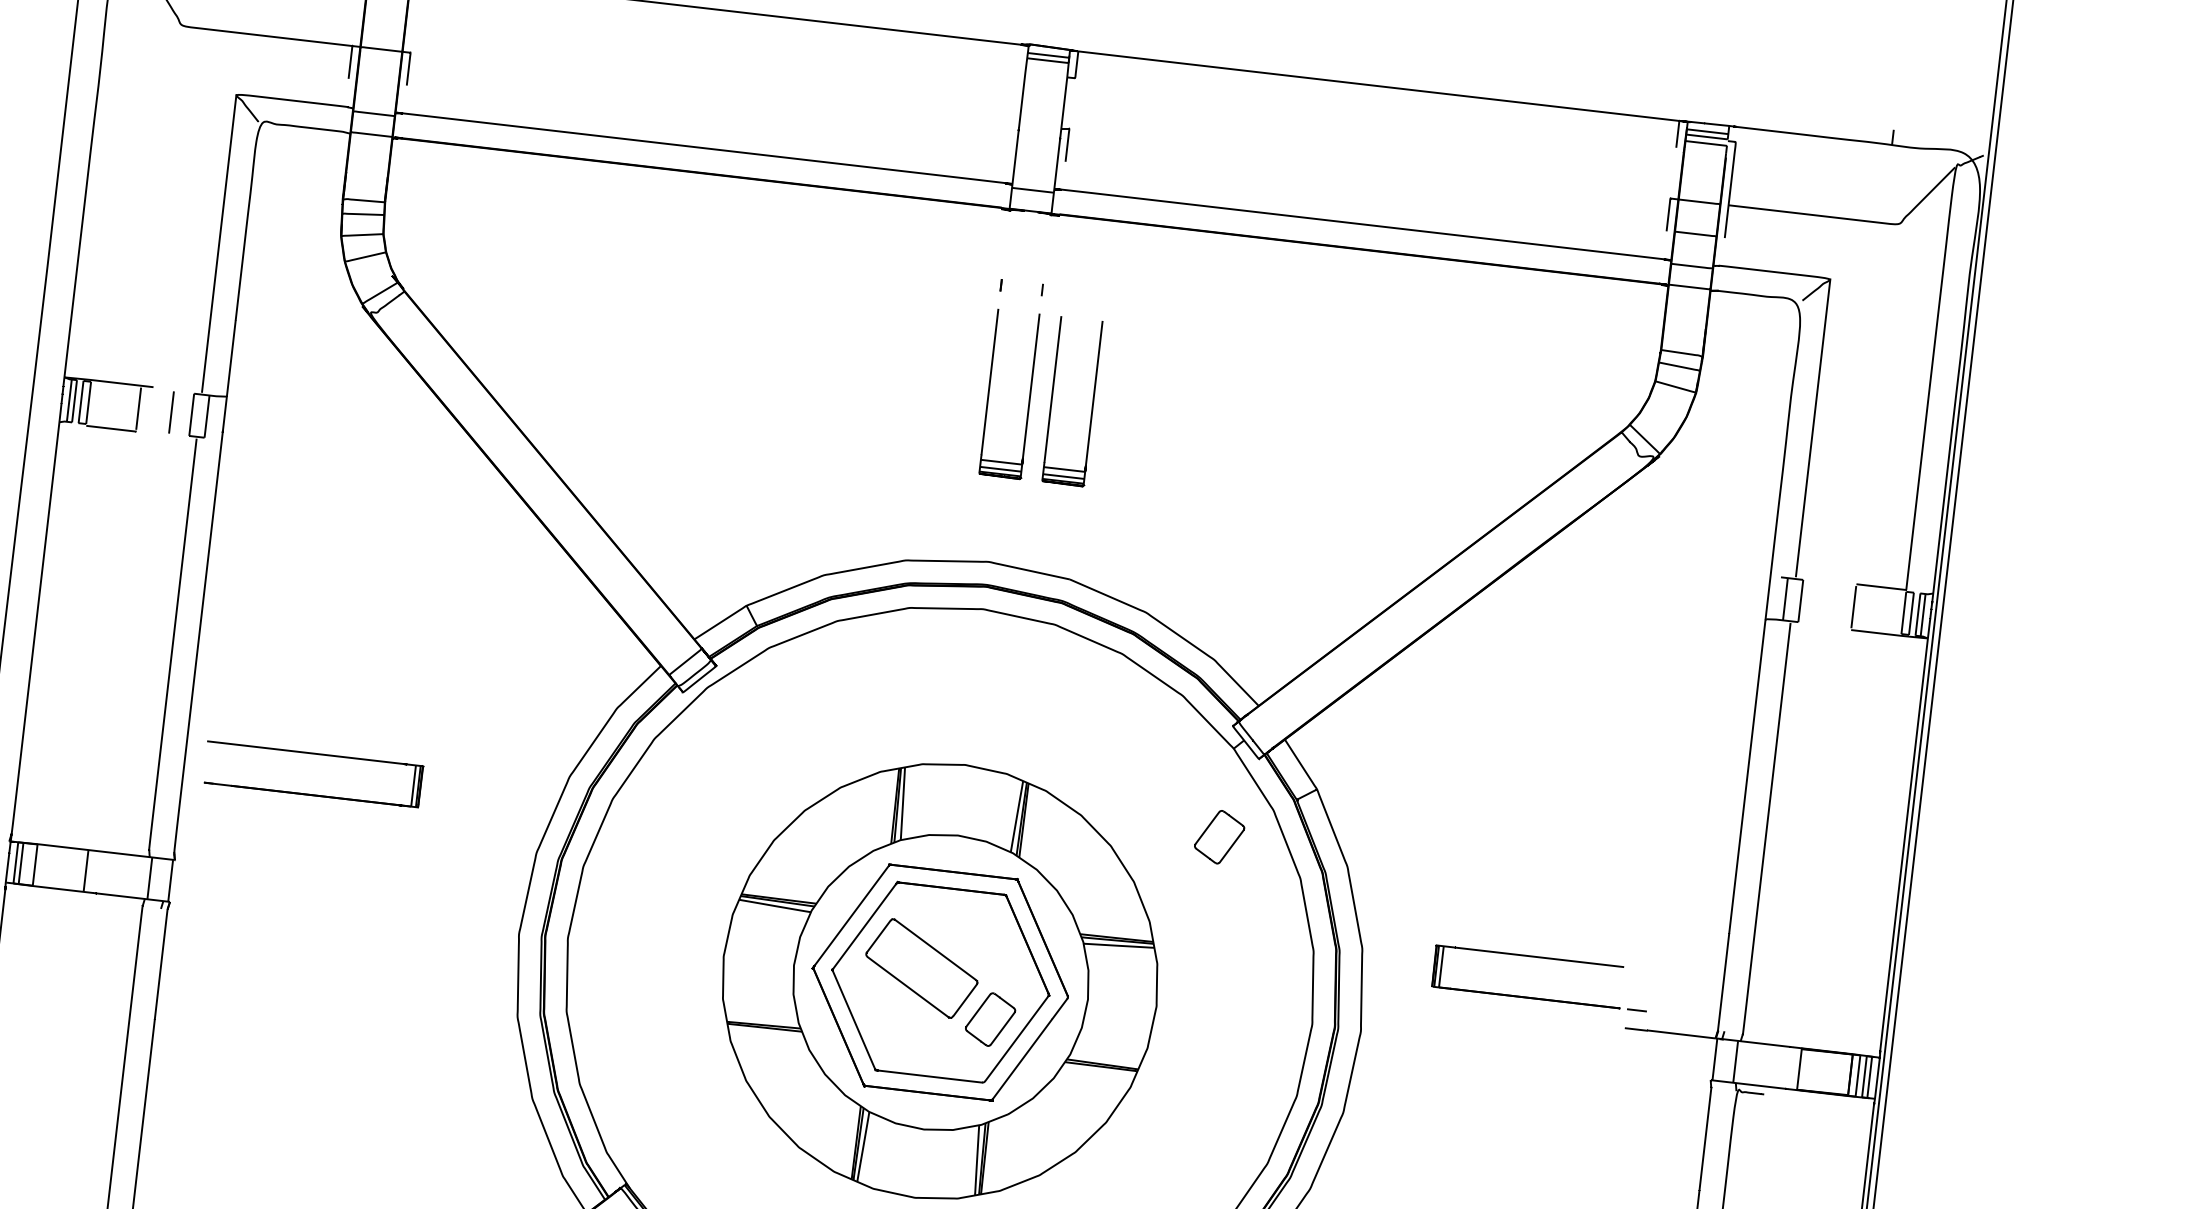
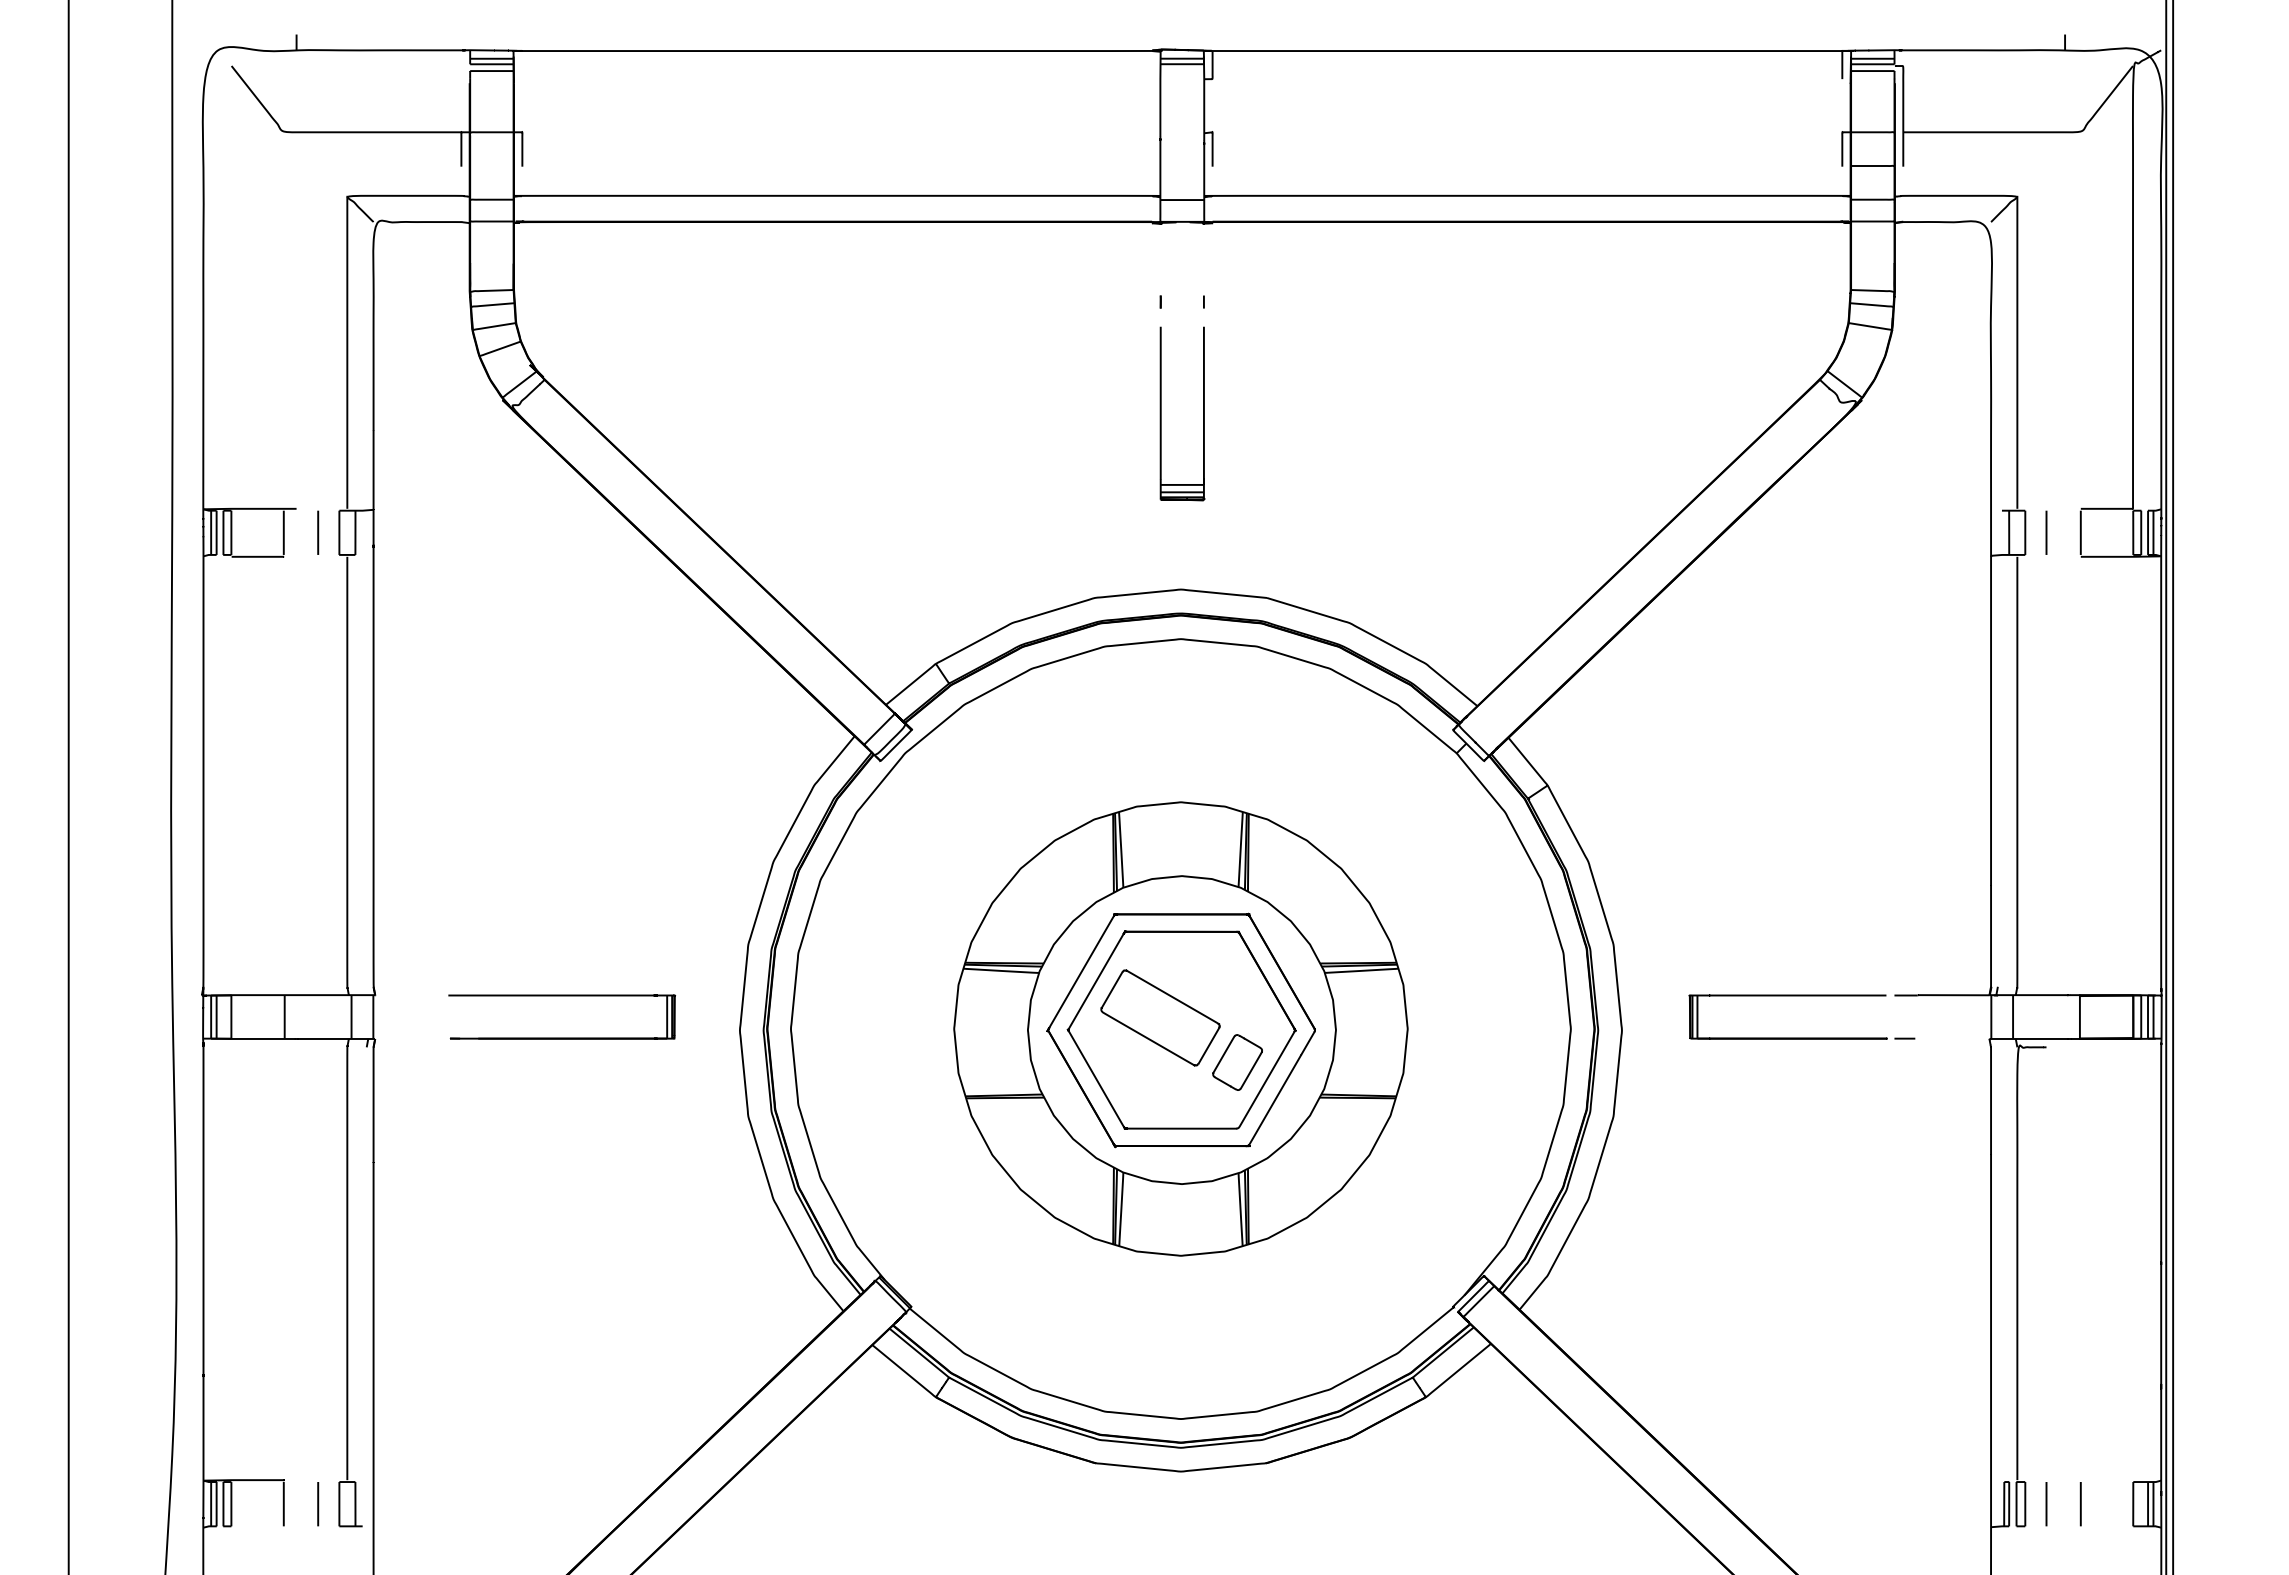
part: (1052, 399) -> (1227, 413), removed
line: (1821, 603) -> (2046, 532), added
part: (315, 754) -> (562, 996), moved
part: (1219, 837) -> (1452, 846), removed
part: (1542, 958) -> (1801, 996), moved

